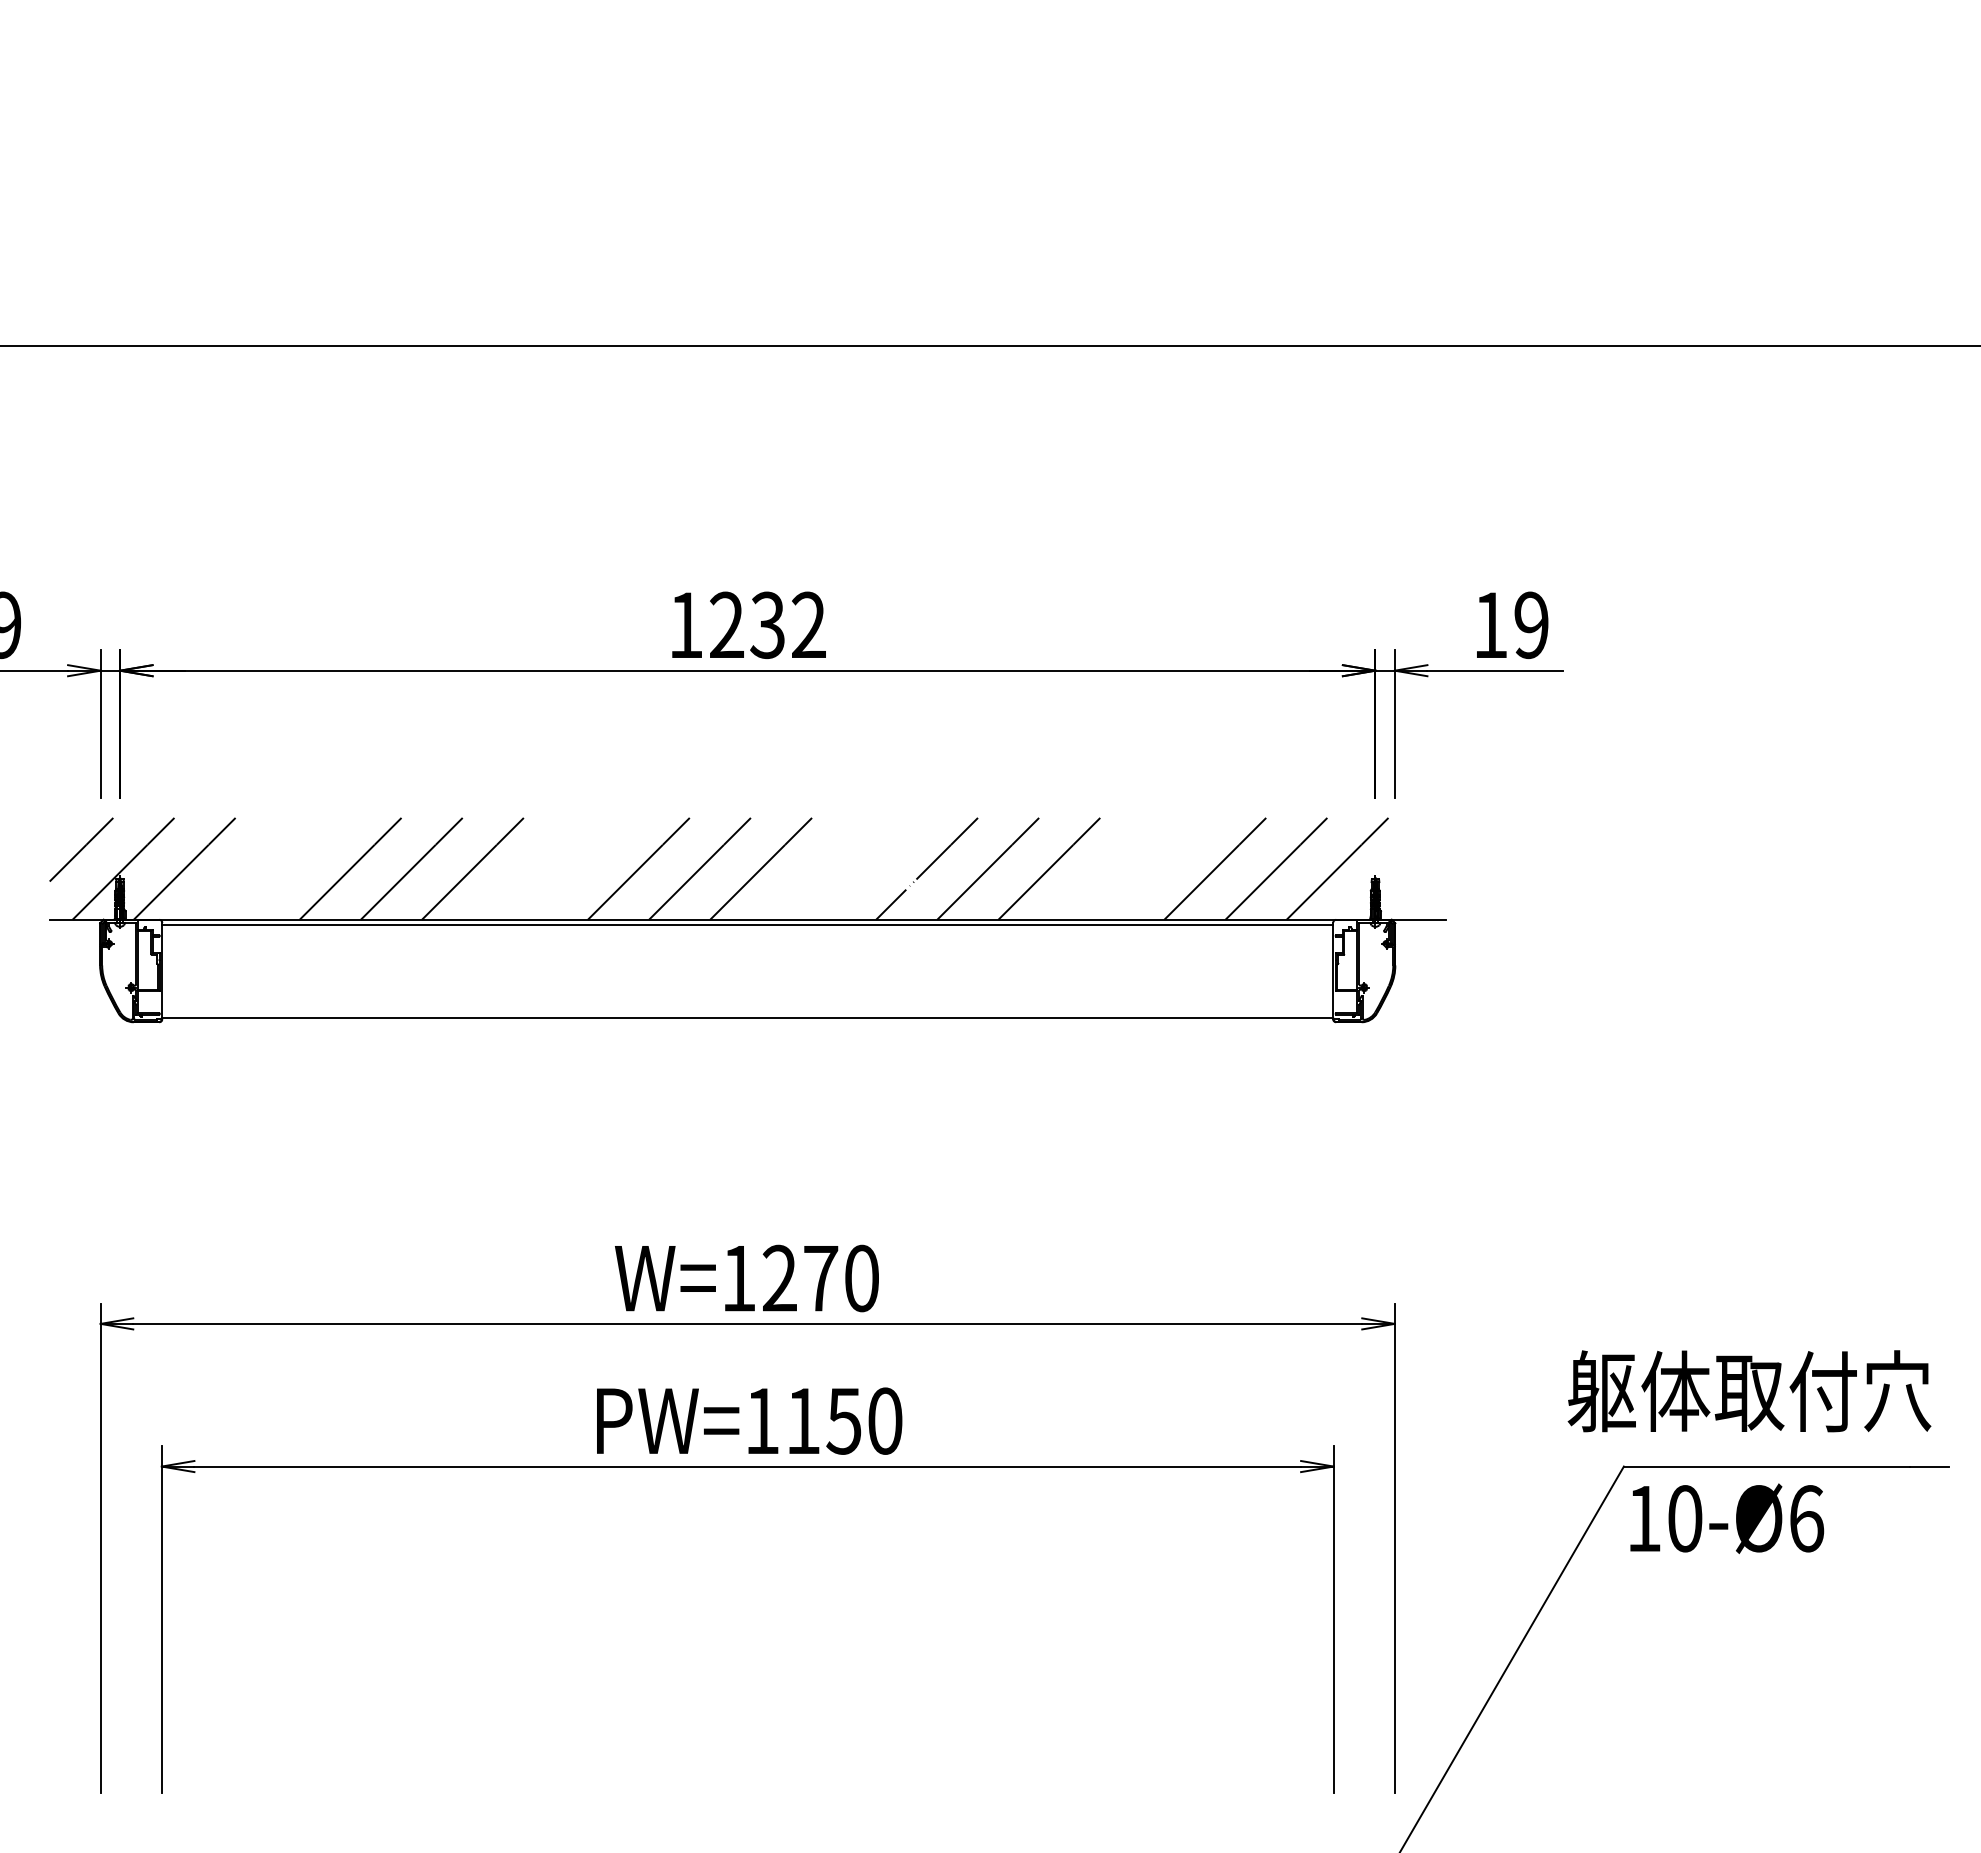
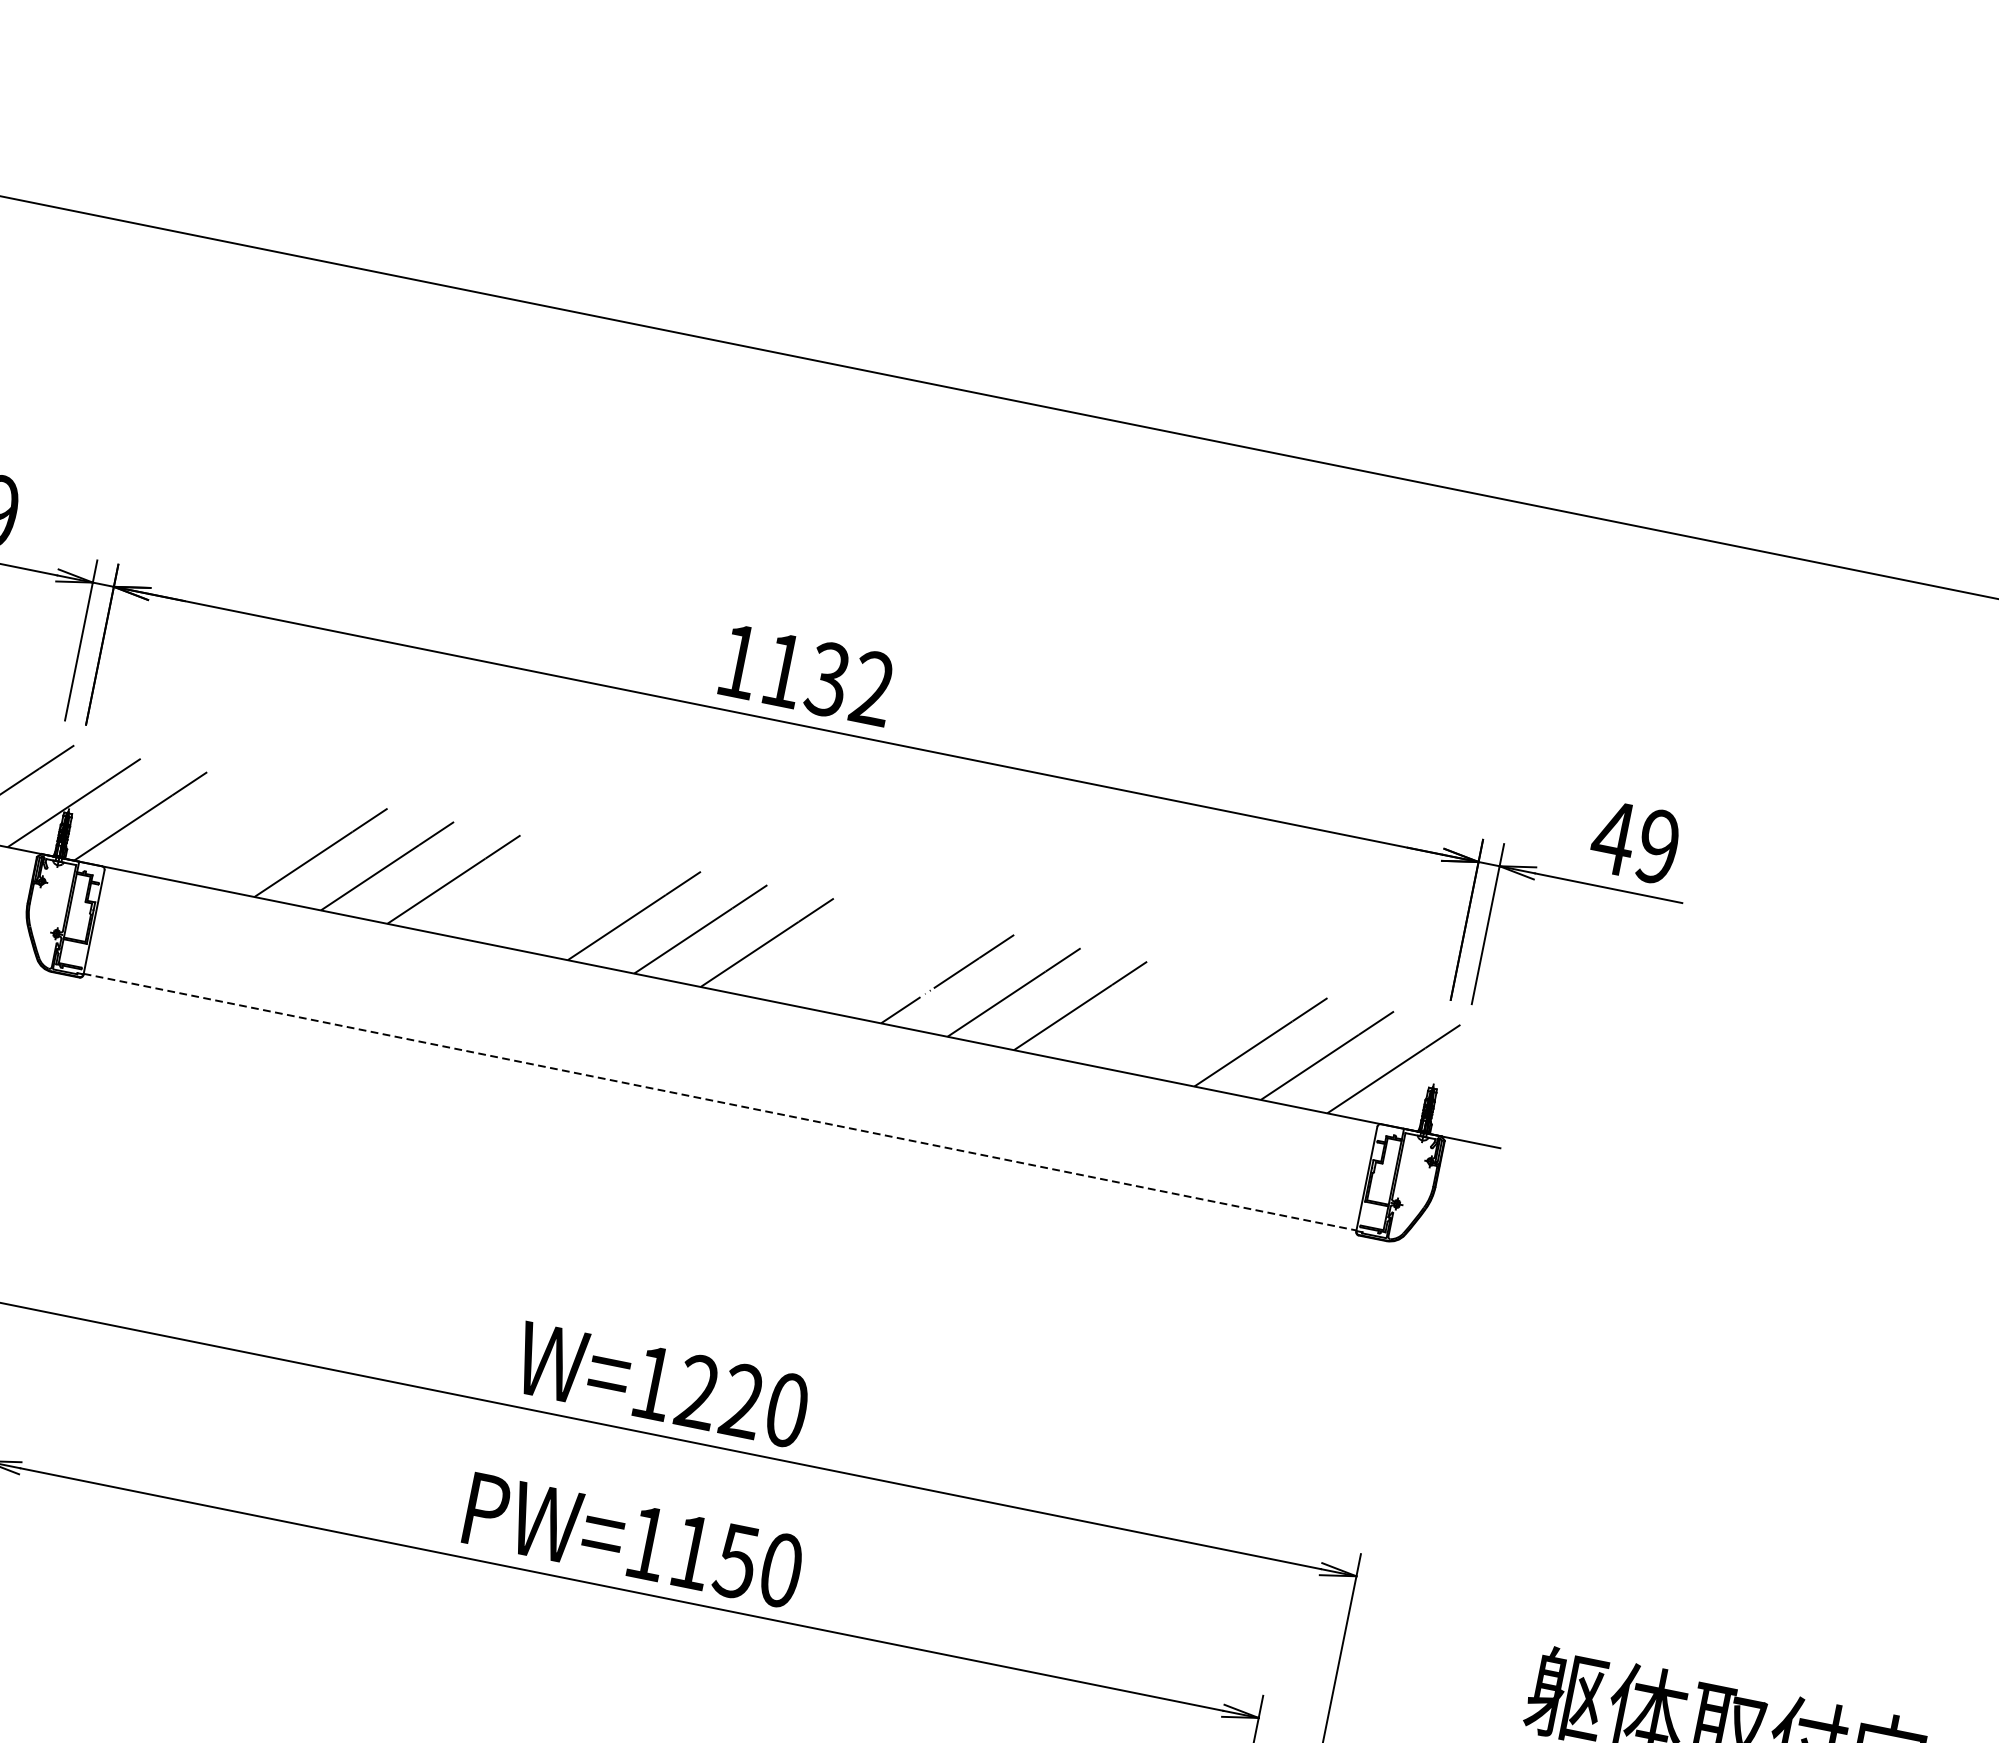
text: (726, 624) -> (783, 669), 1232 -> 1132
text: (1490, 624) -> (1613, 836), 19 -> 49
line: (747, 925) -> (740, 1001), removed
line: (748, 1018) -> (720, 1102), solid -> dashed
text: (820, 1277) -> (742, 1399), W=1270 -> W=1220

